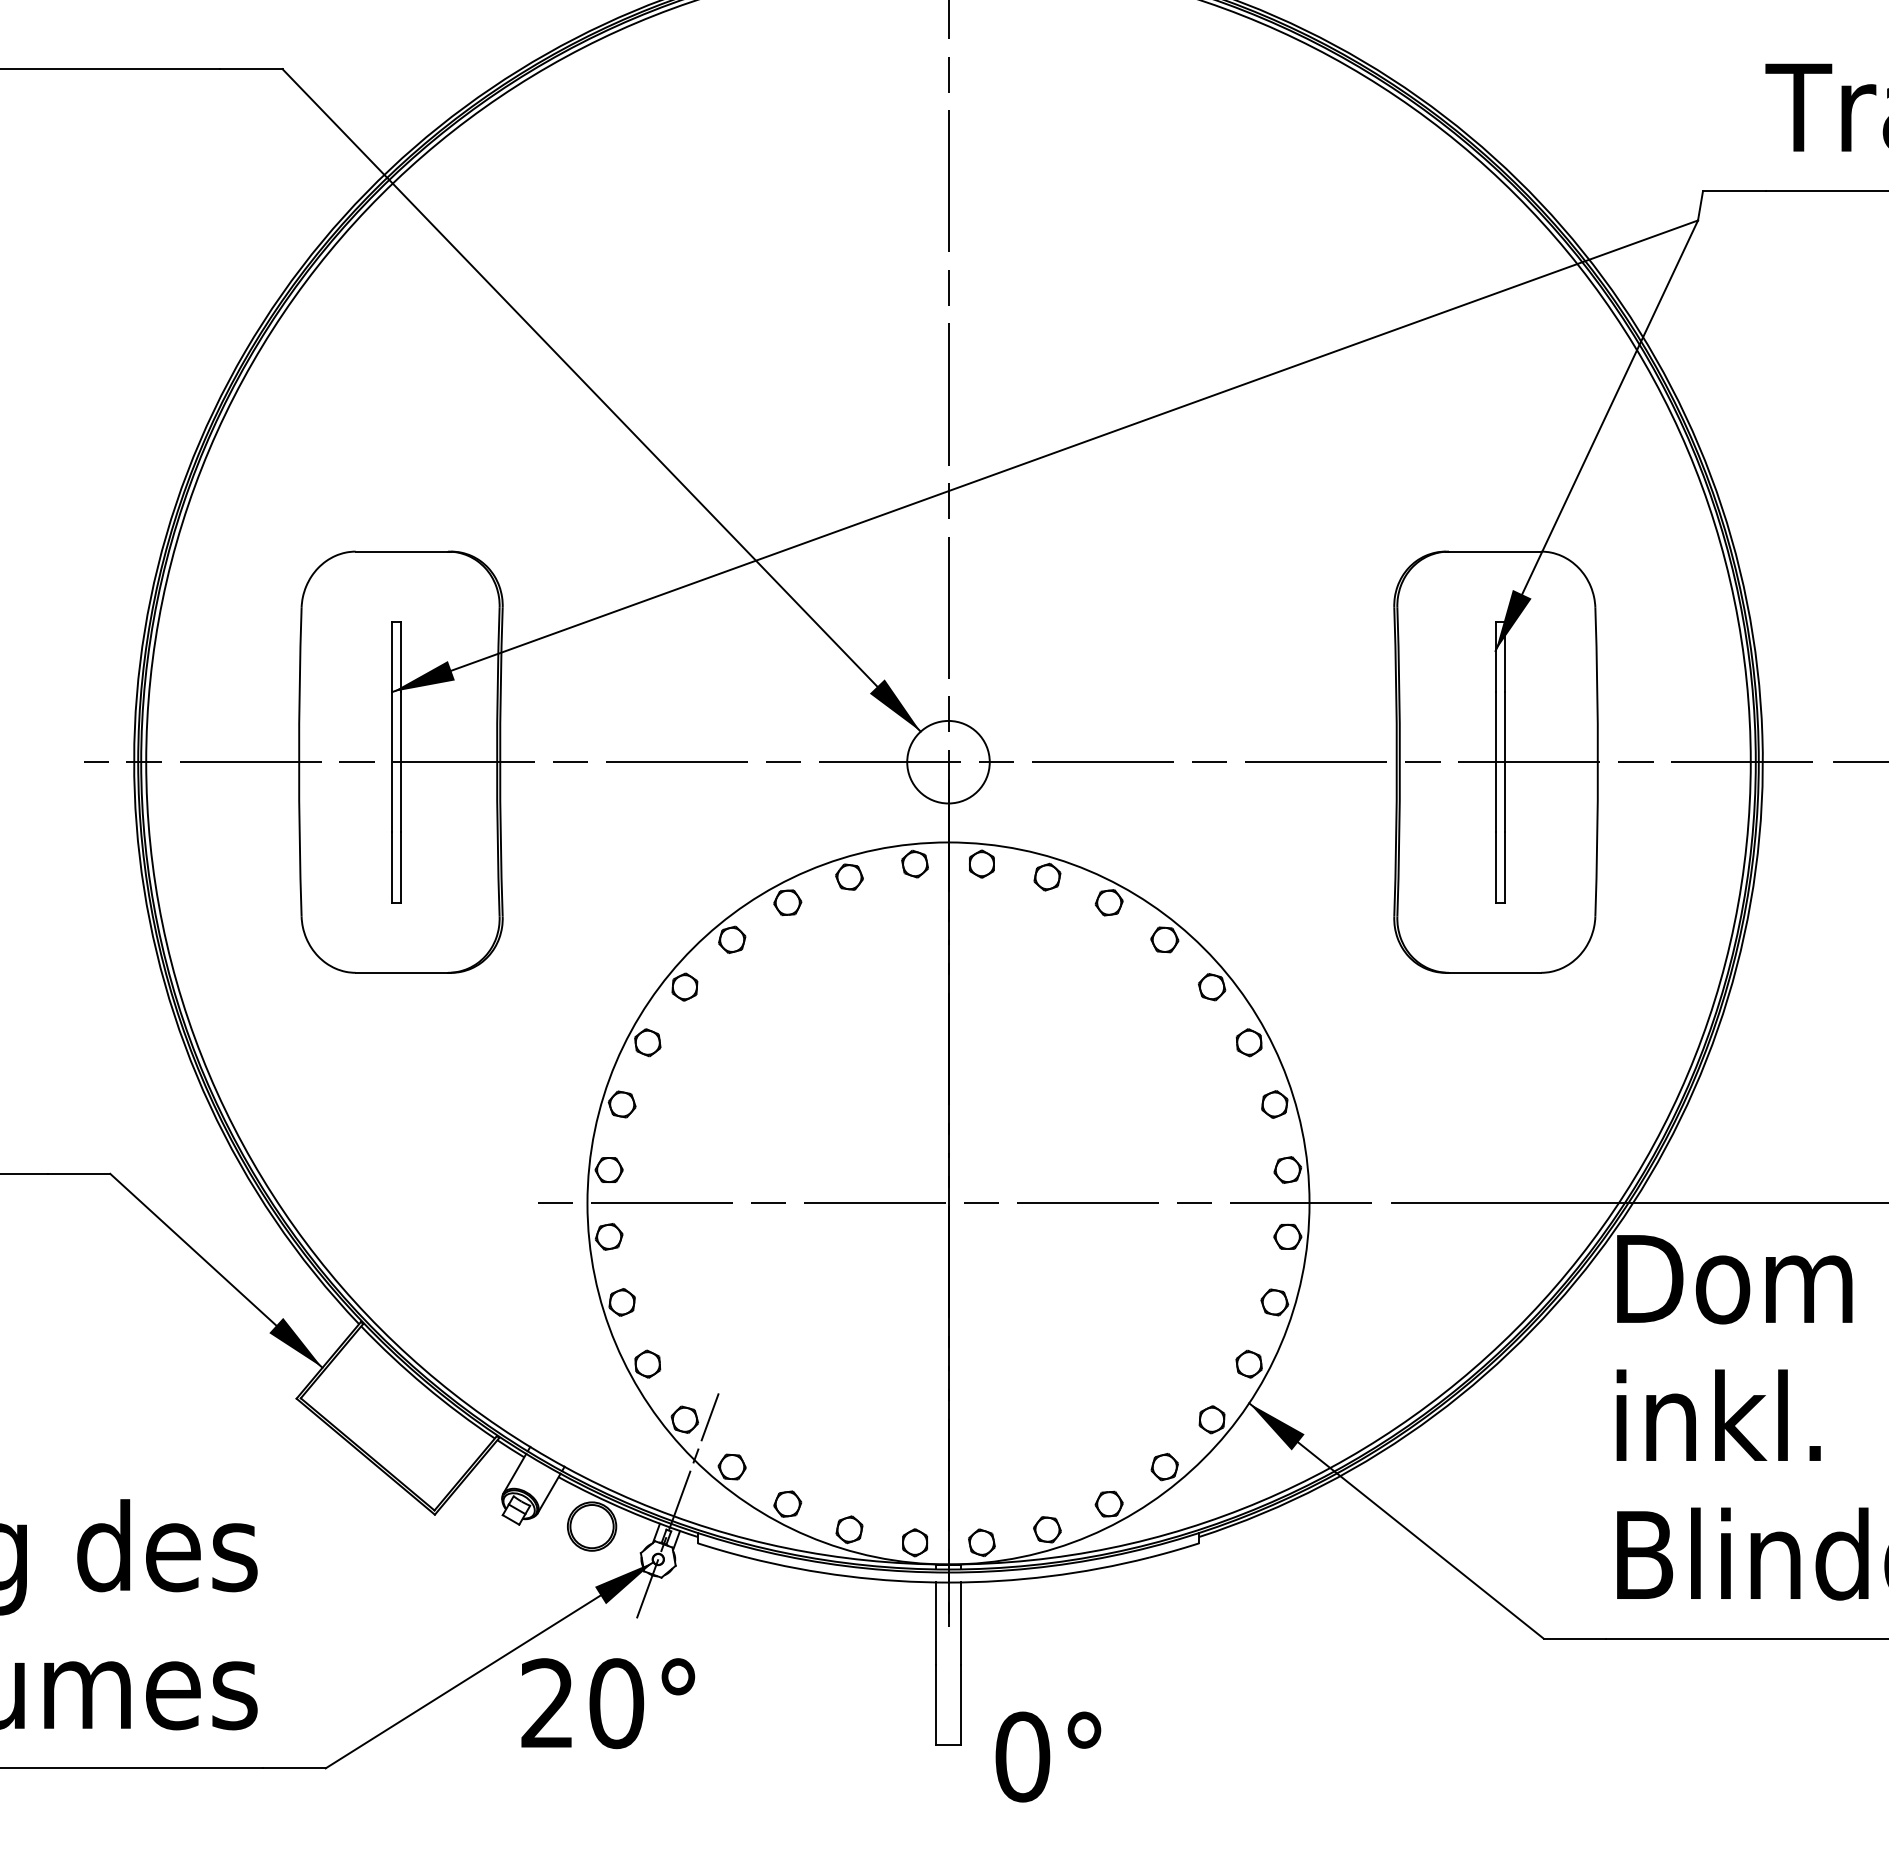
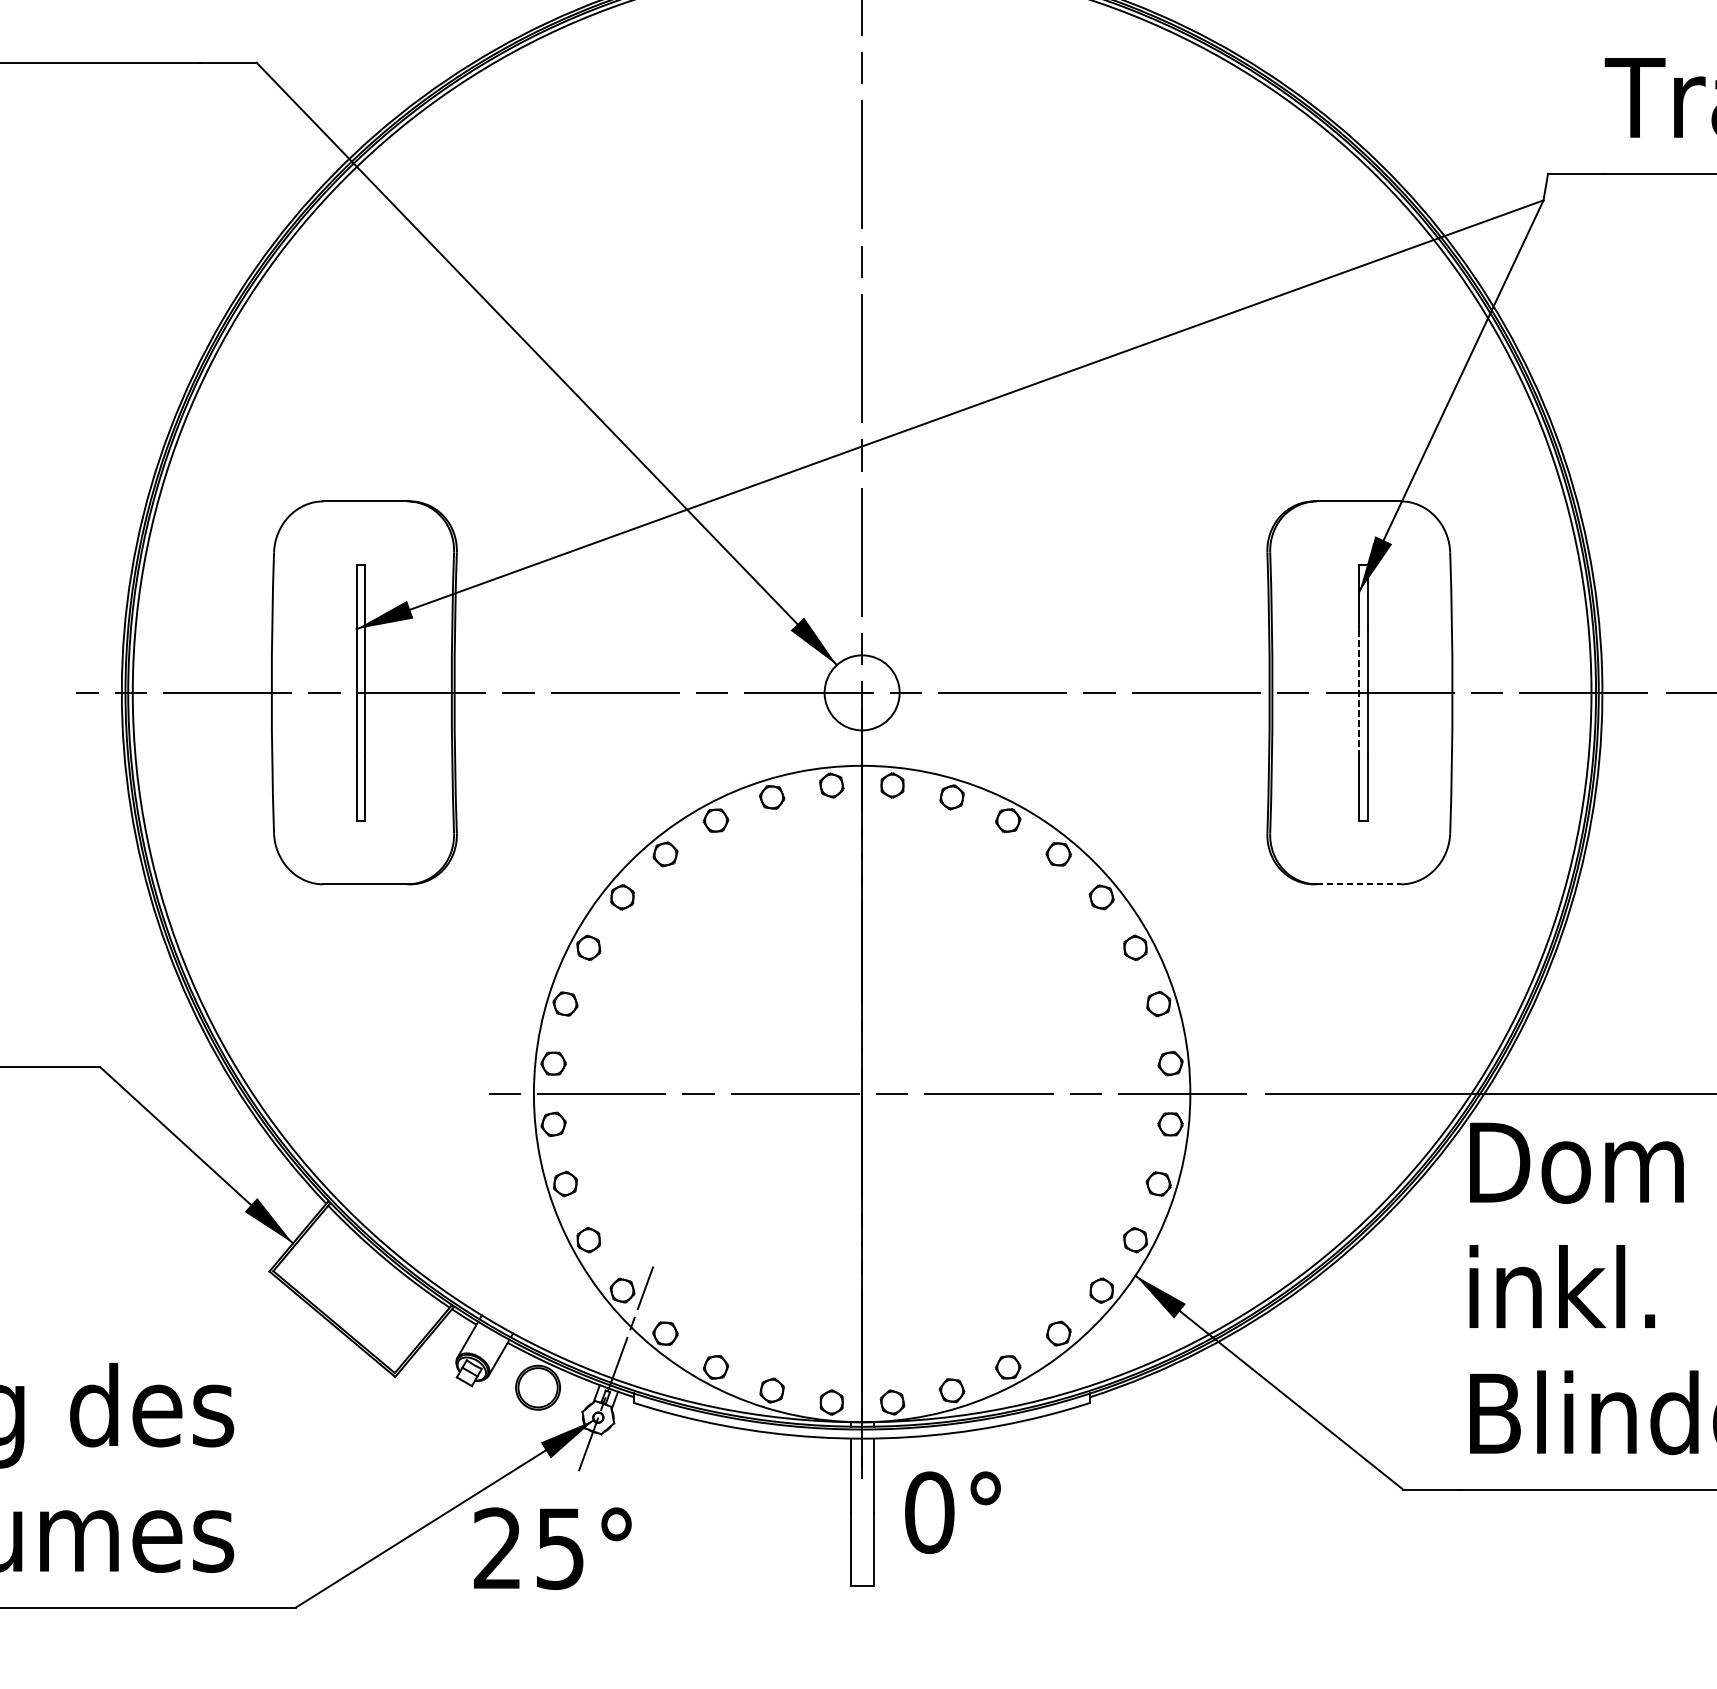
line: (1495, 761) -> (1359, 692), solid -> dashed
line: (1495, 972) -> (1359, 884), solid -> dashed
text: (616, 1703) -> (560, 1548), 20° -> 25°
text: (1048, 1756) -> (953, 1512), moved

